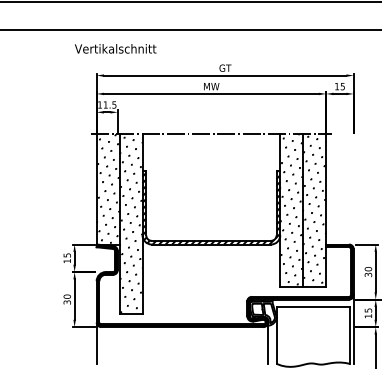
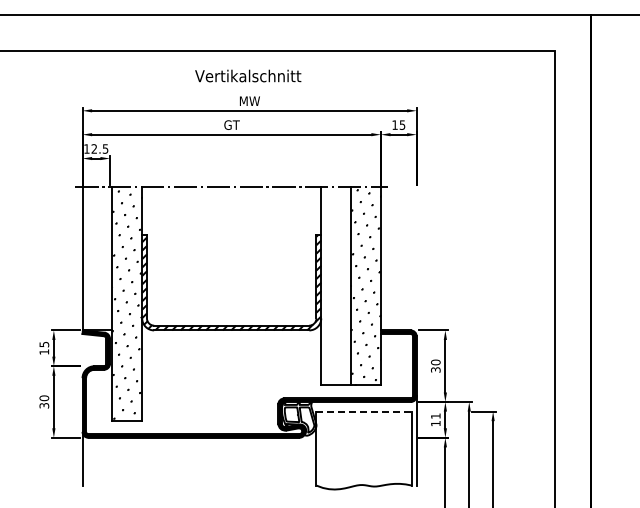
text: (115, 48) -> (248, 75), moved
text: (225, 68) -> (249, 101), GT -> MW
text: (212, 86) -> (232, 124), MW -> GT
text: (105, 104) -> (93, 148), 11.5 -> 12.5
hatch: (108, 188) -> (97, 257), removed
hatch: (292, 209) -> (336, 284), removed
line: (313, 306) -> (364, 411), solid -> dashed
text: (368, 309) -> (435, 415), 15 -> 11
line: (268, 343) -> (305, 458), removed

